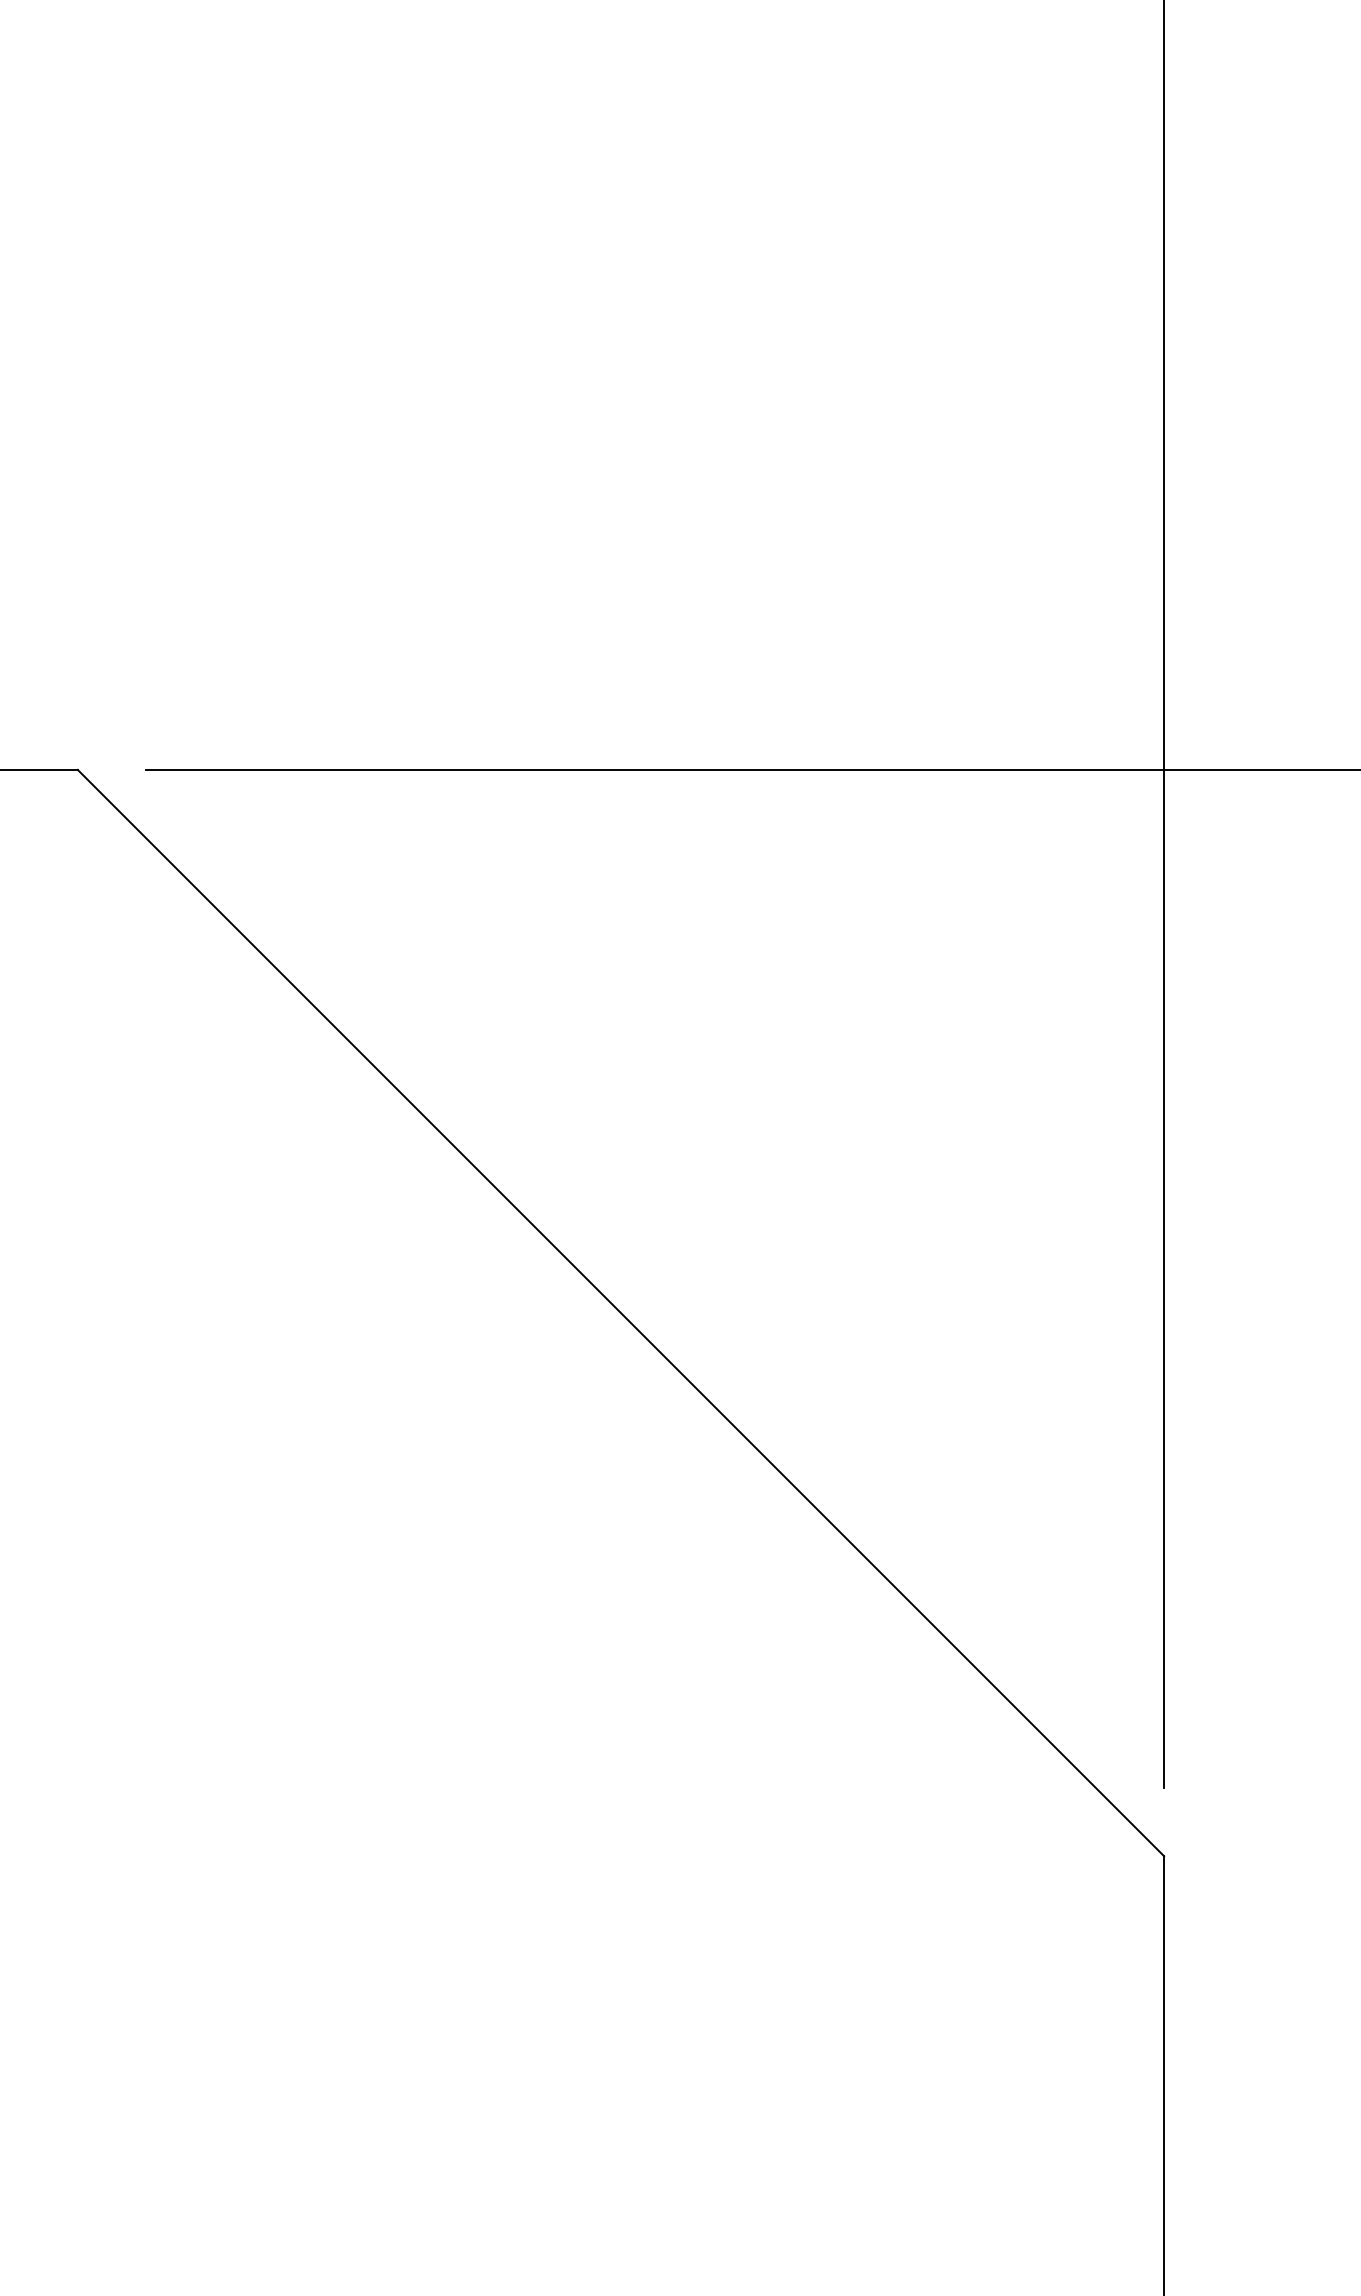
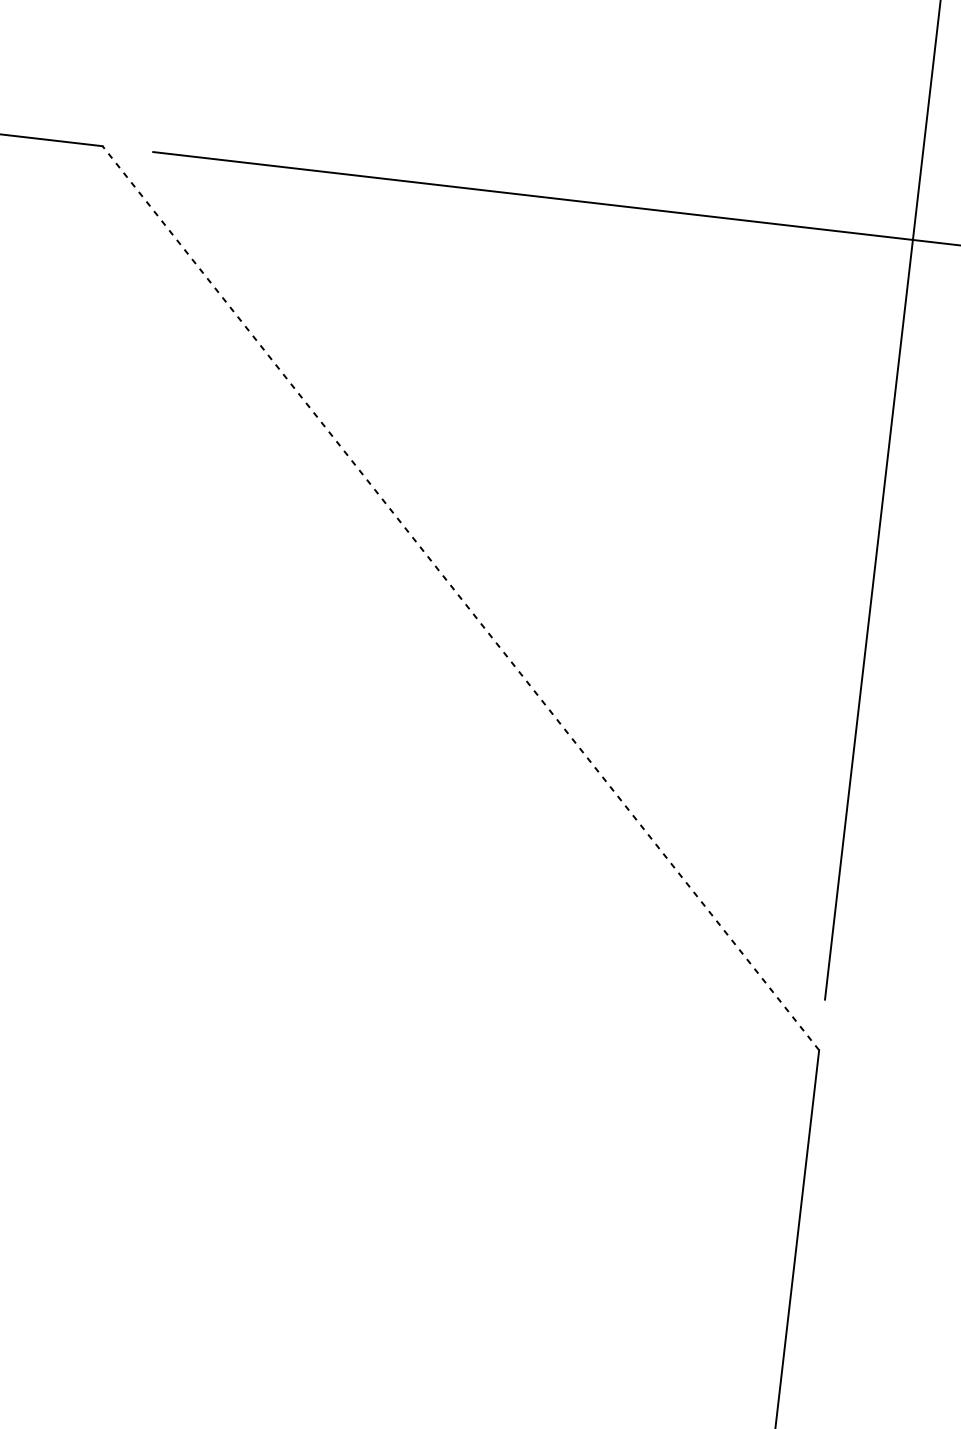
line: (620, 1312) -> (460, 597), solid -> dashed

